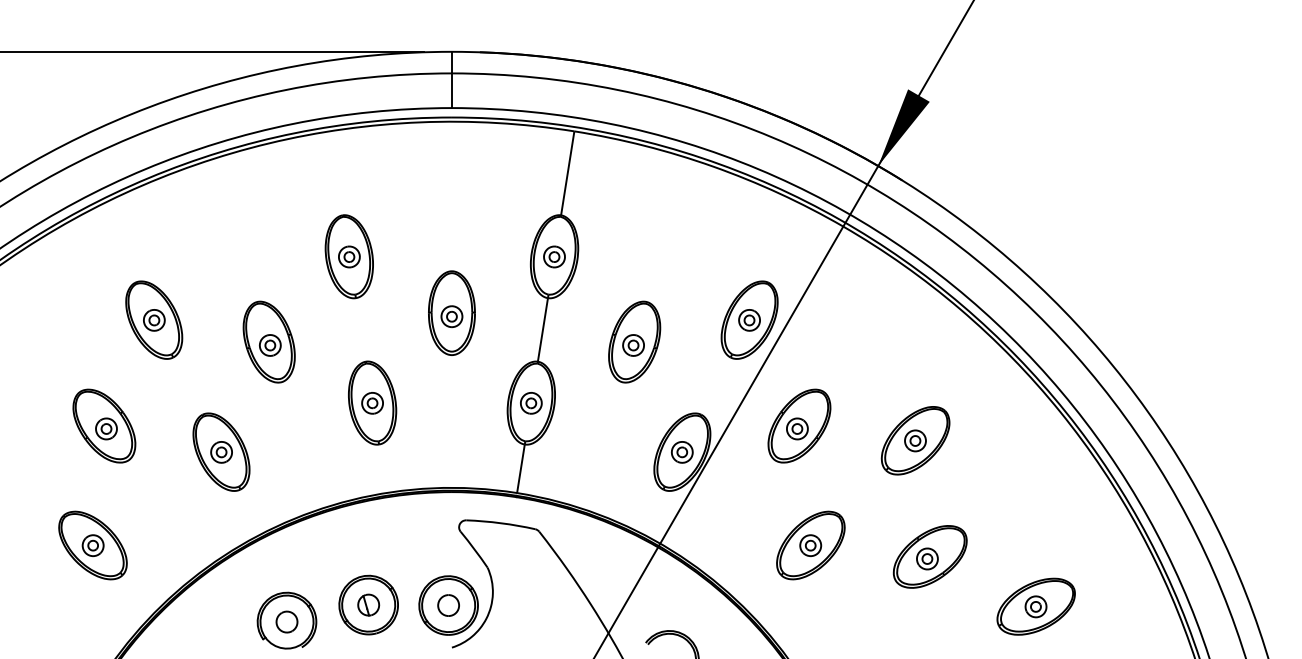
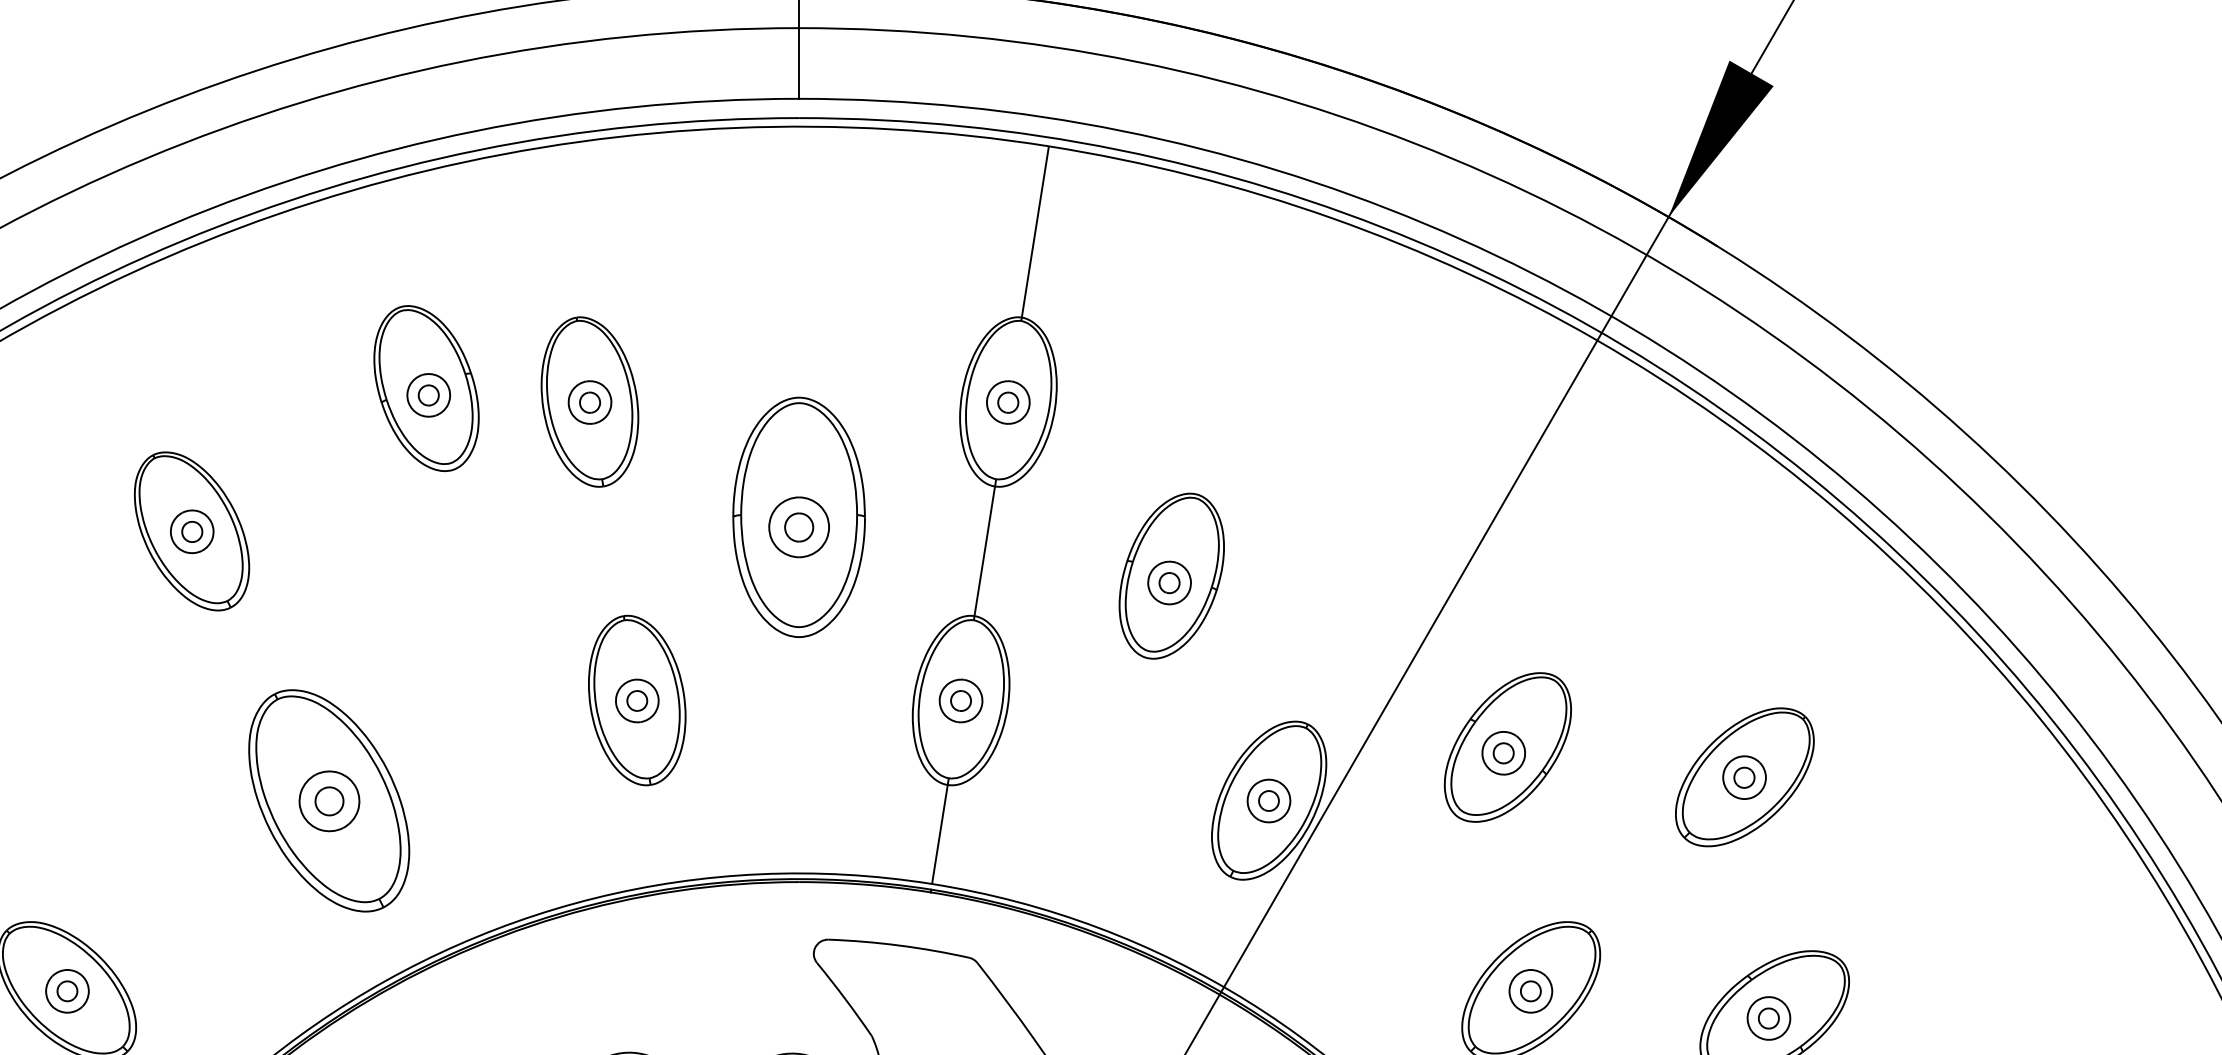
part: (451, 312) -> (798, 515), size x1.4
part: (749, 319) -> (1406, 530), removed
part: (268, 341) -> (425, 387), moved
part: (104, 425) -> (90, 746), removed
part: (221, 451) -> (329, 799), size x1.4

